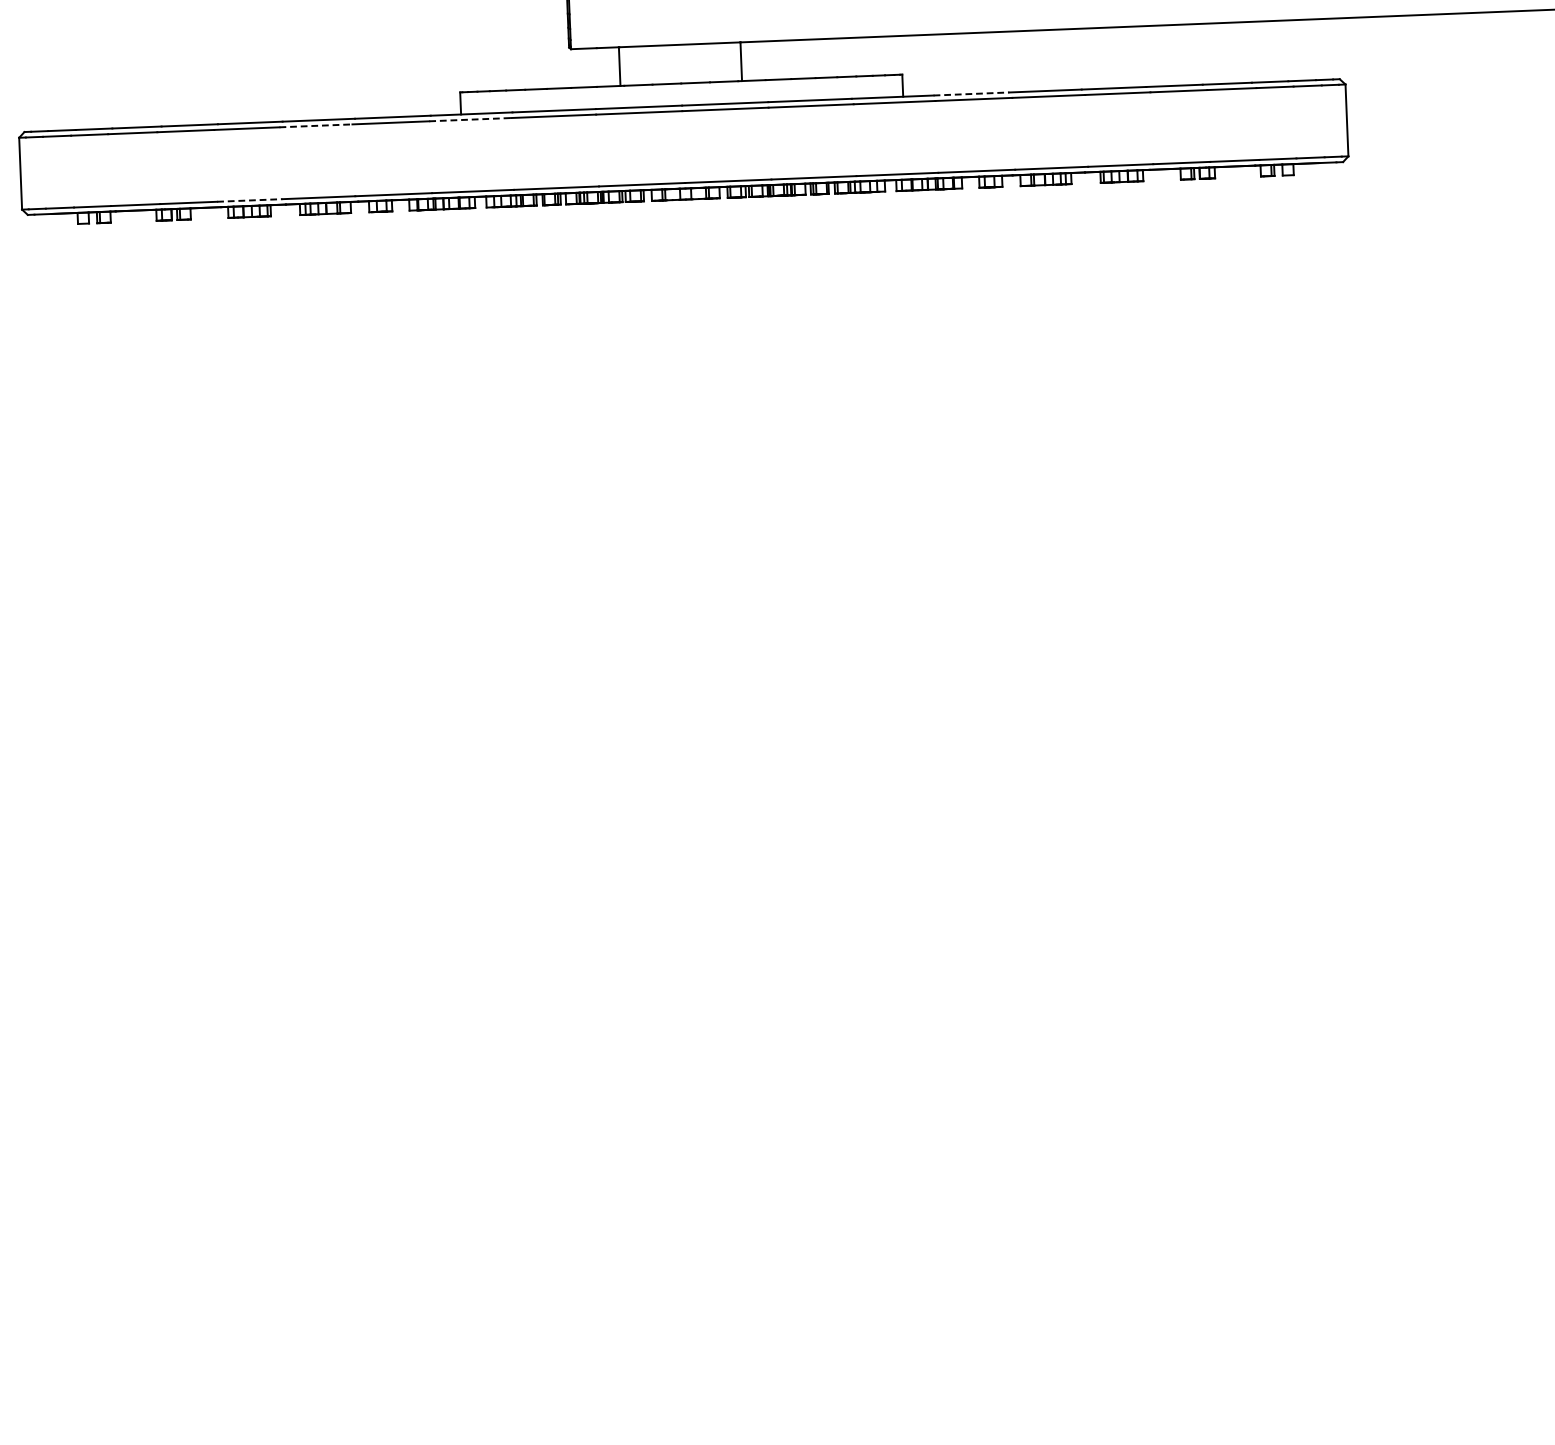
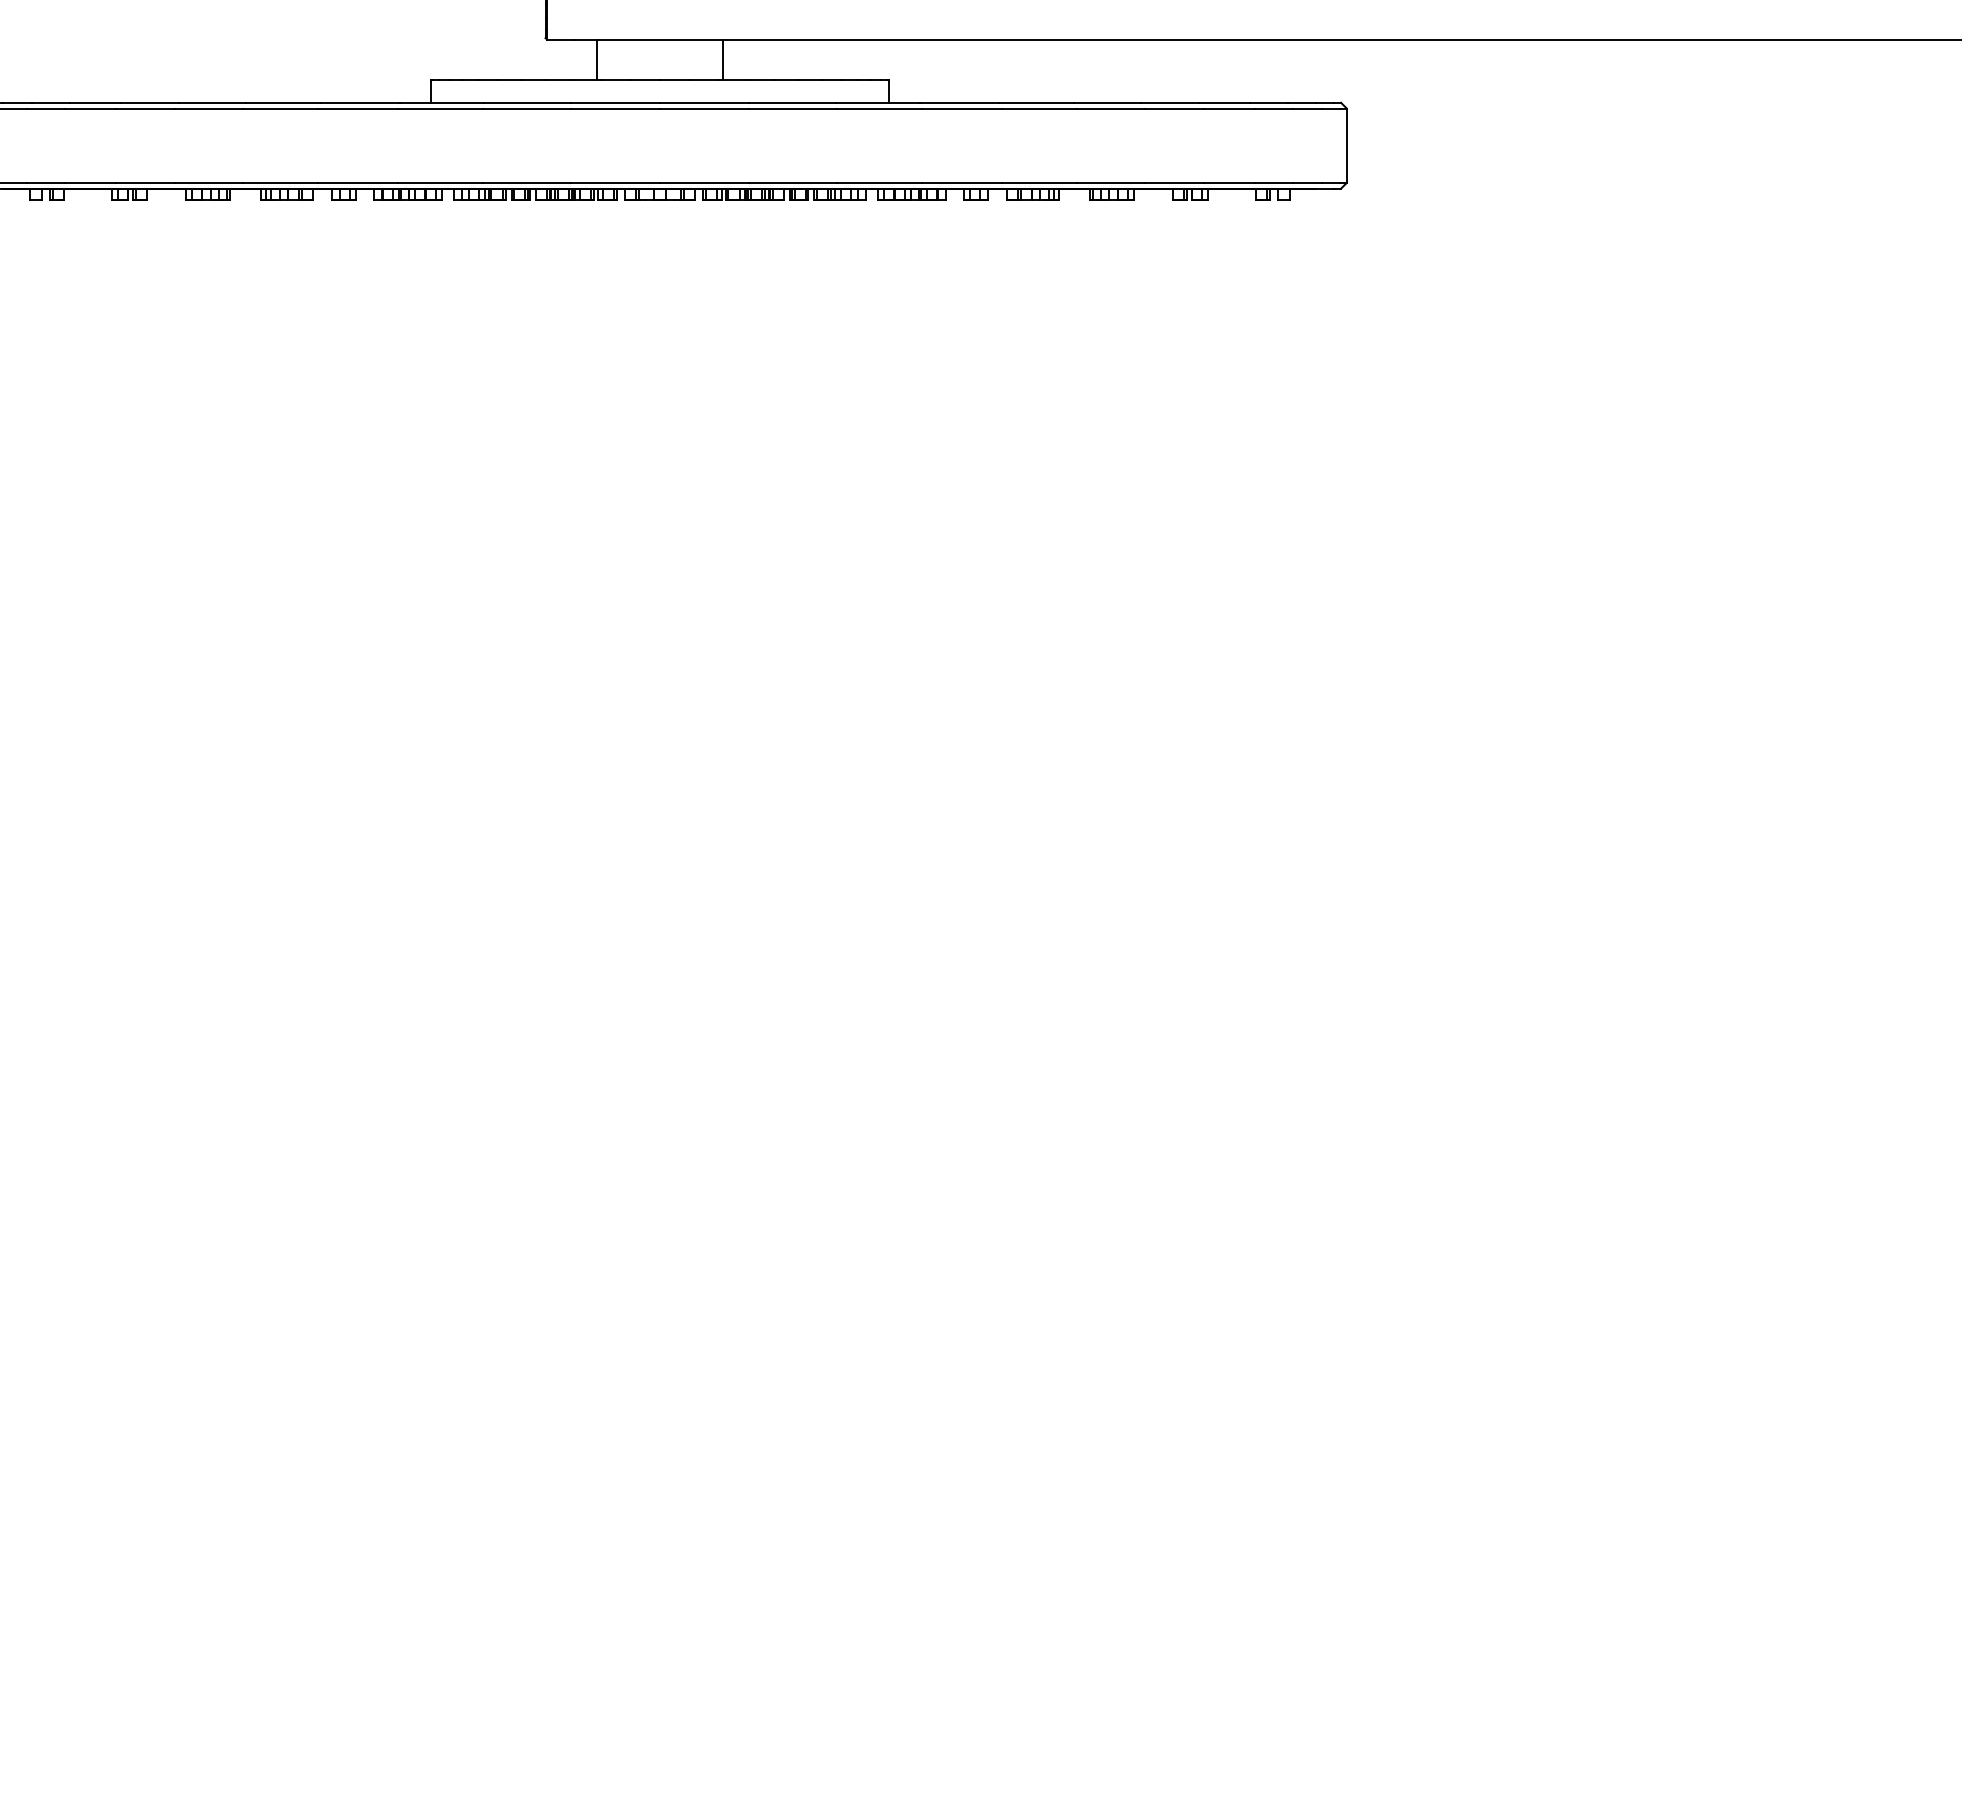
line: (972, 93) -> (960, 102), dashed -> solid
line: (470, 119) -> (440, 108), dashed -> solid
line: (315, 125) -> (280, 108), dashed -> solid
line: (249, 200) -> (208, 182), dashed -> solid

